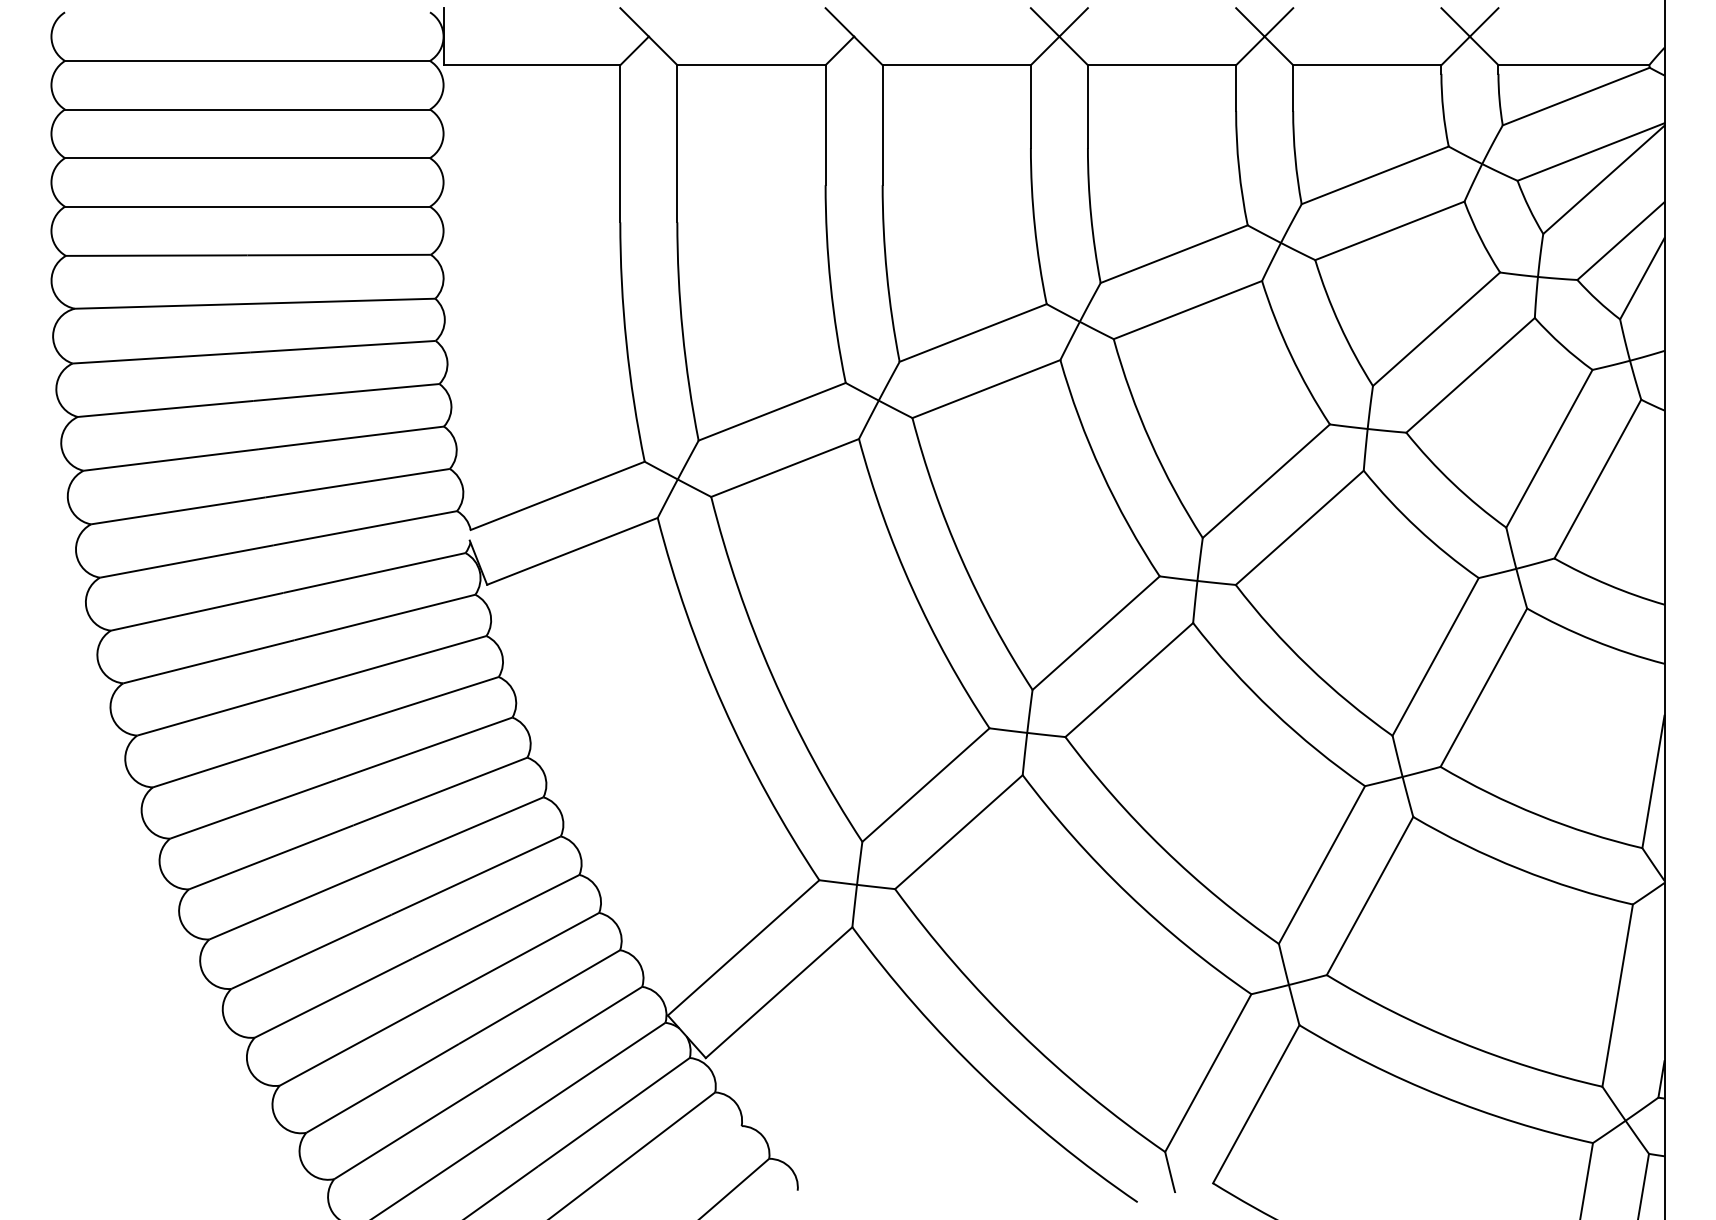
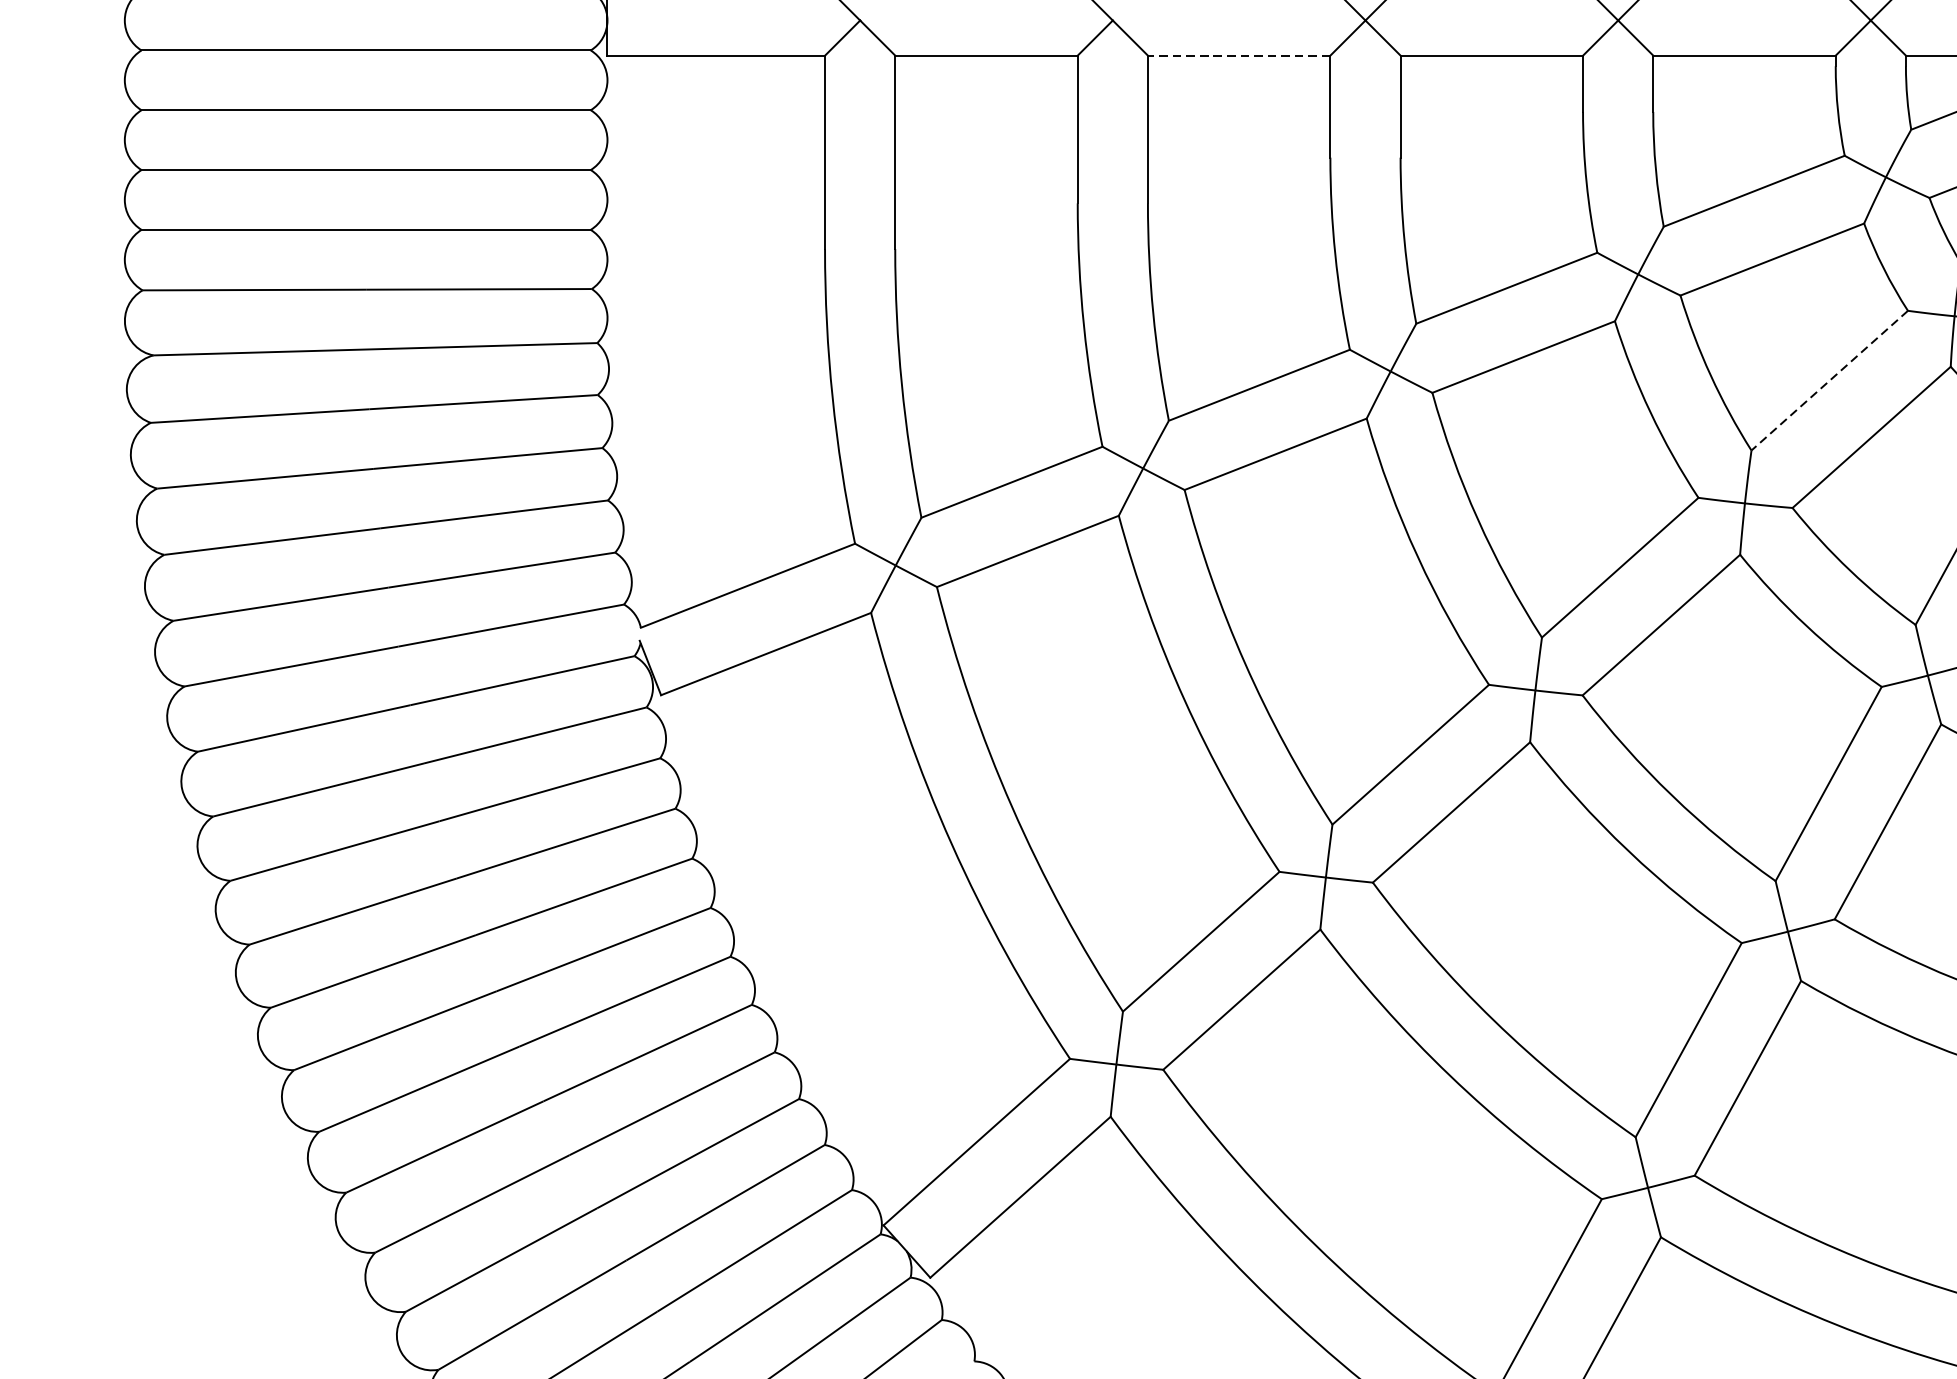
line: (956, 65) -> (1238, 56), solid -> dashed
line: (1436, 329) -> (1829, 380), solid -> dashed

